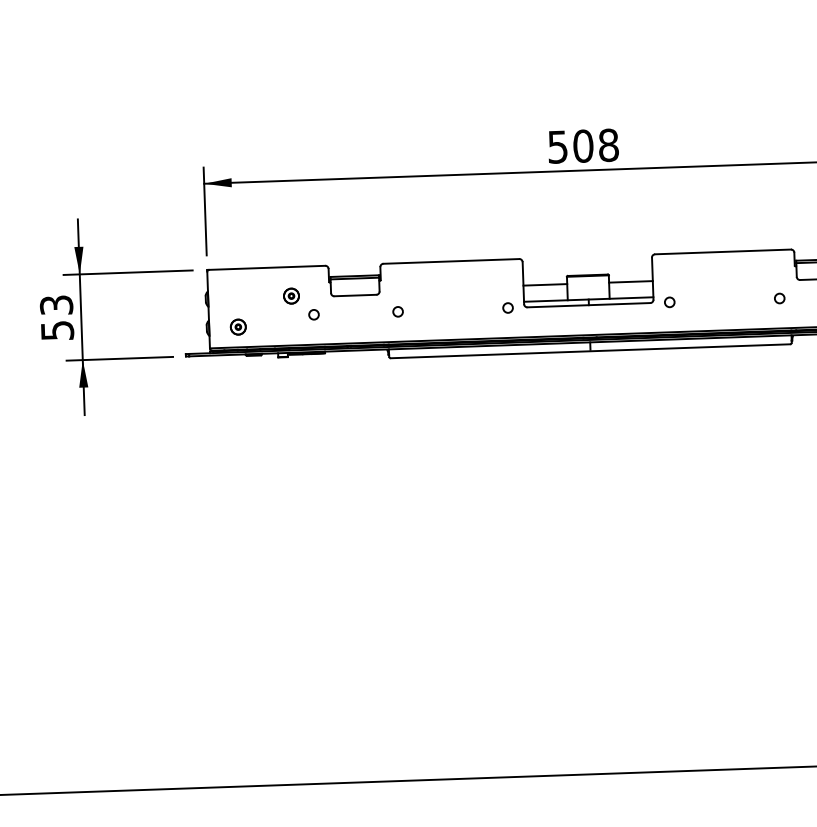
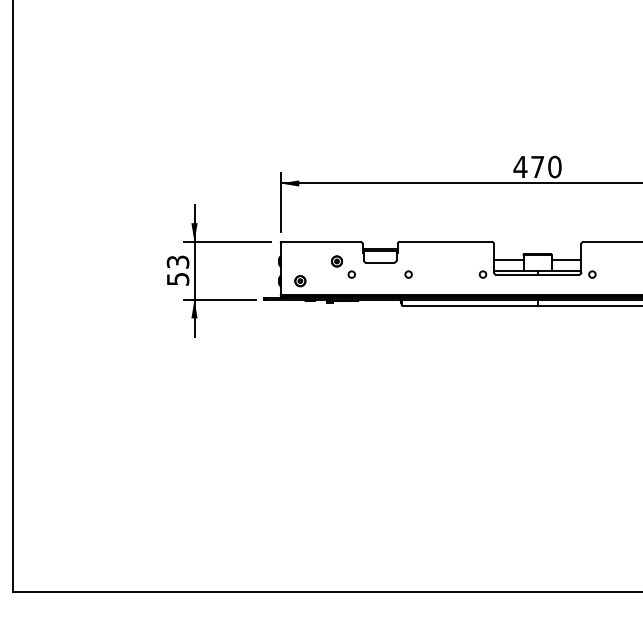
text: (583, 145) -> (537, 166), 508 -> 470

